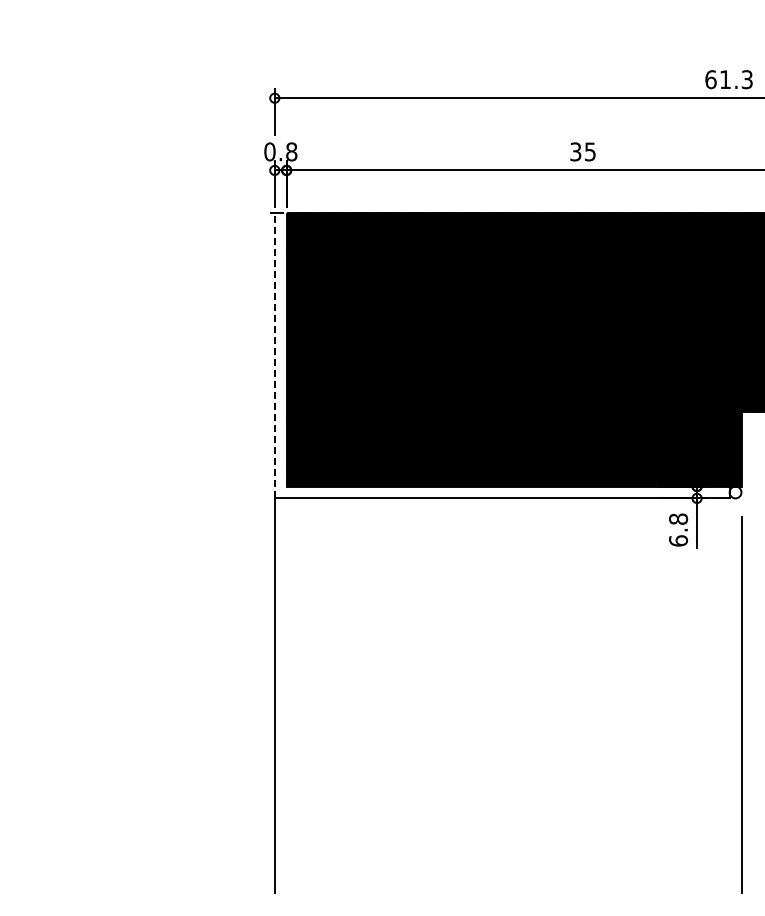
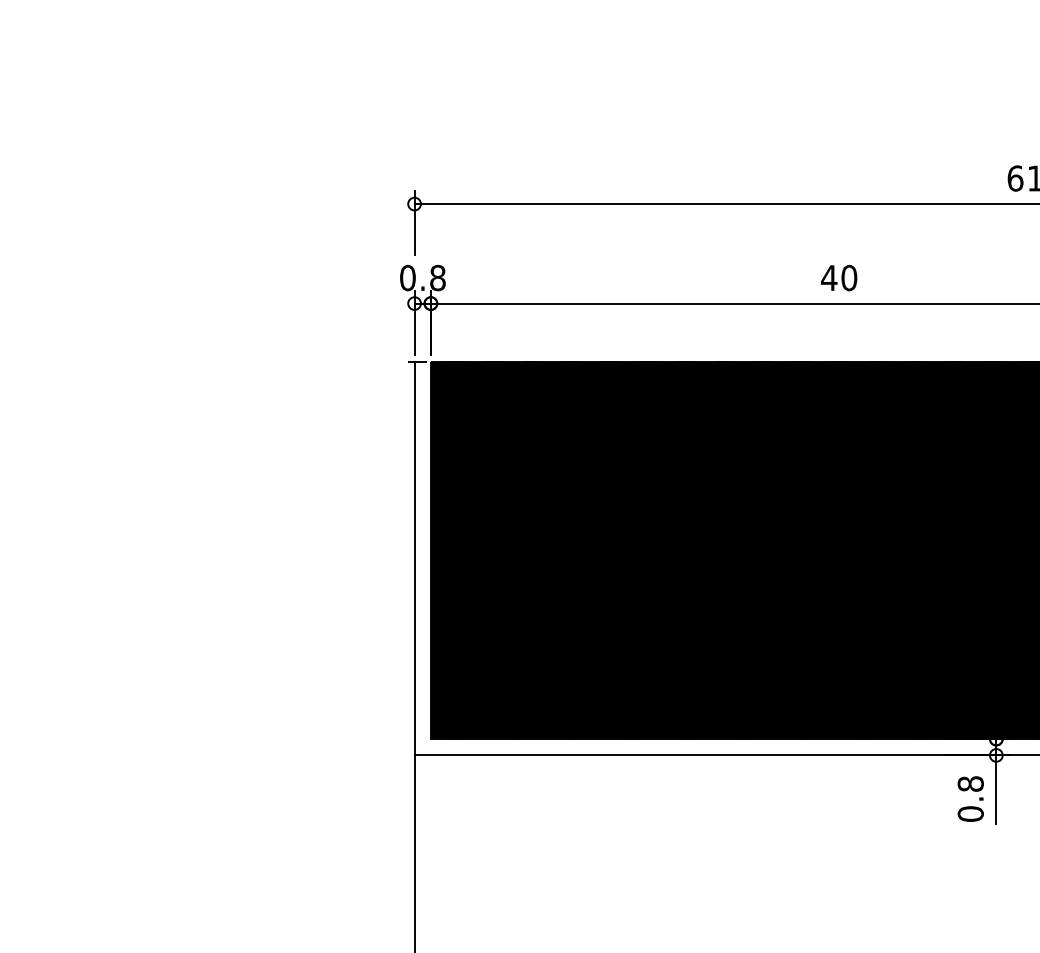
text: (582, 151) -> (838, 277), 35 -> 40
line: (274, 355) -> (414, 558), dashed -> solid
text: (678, 540) -> (970, 813), 6.8 -> 0.8

